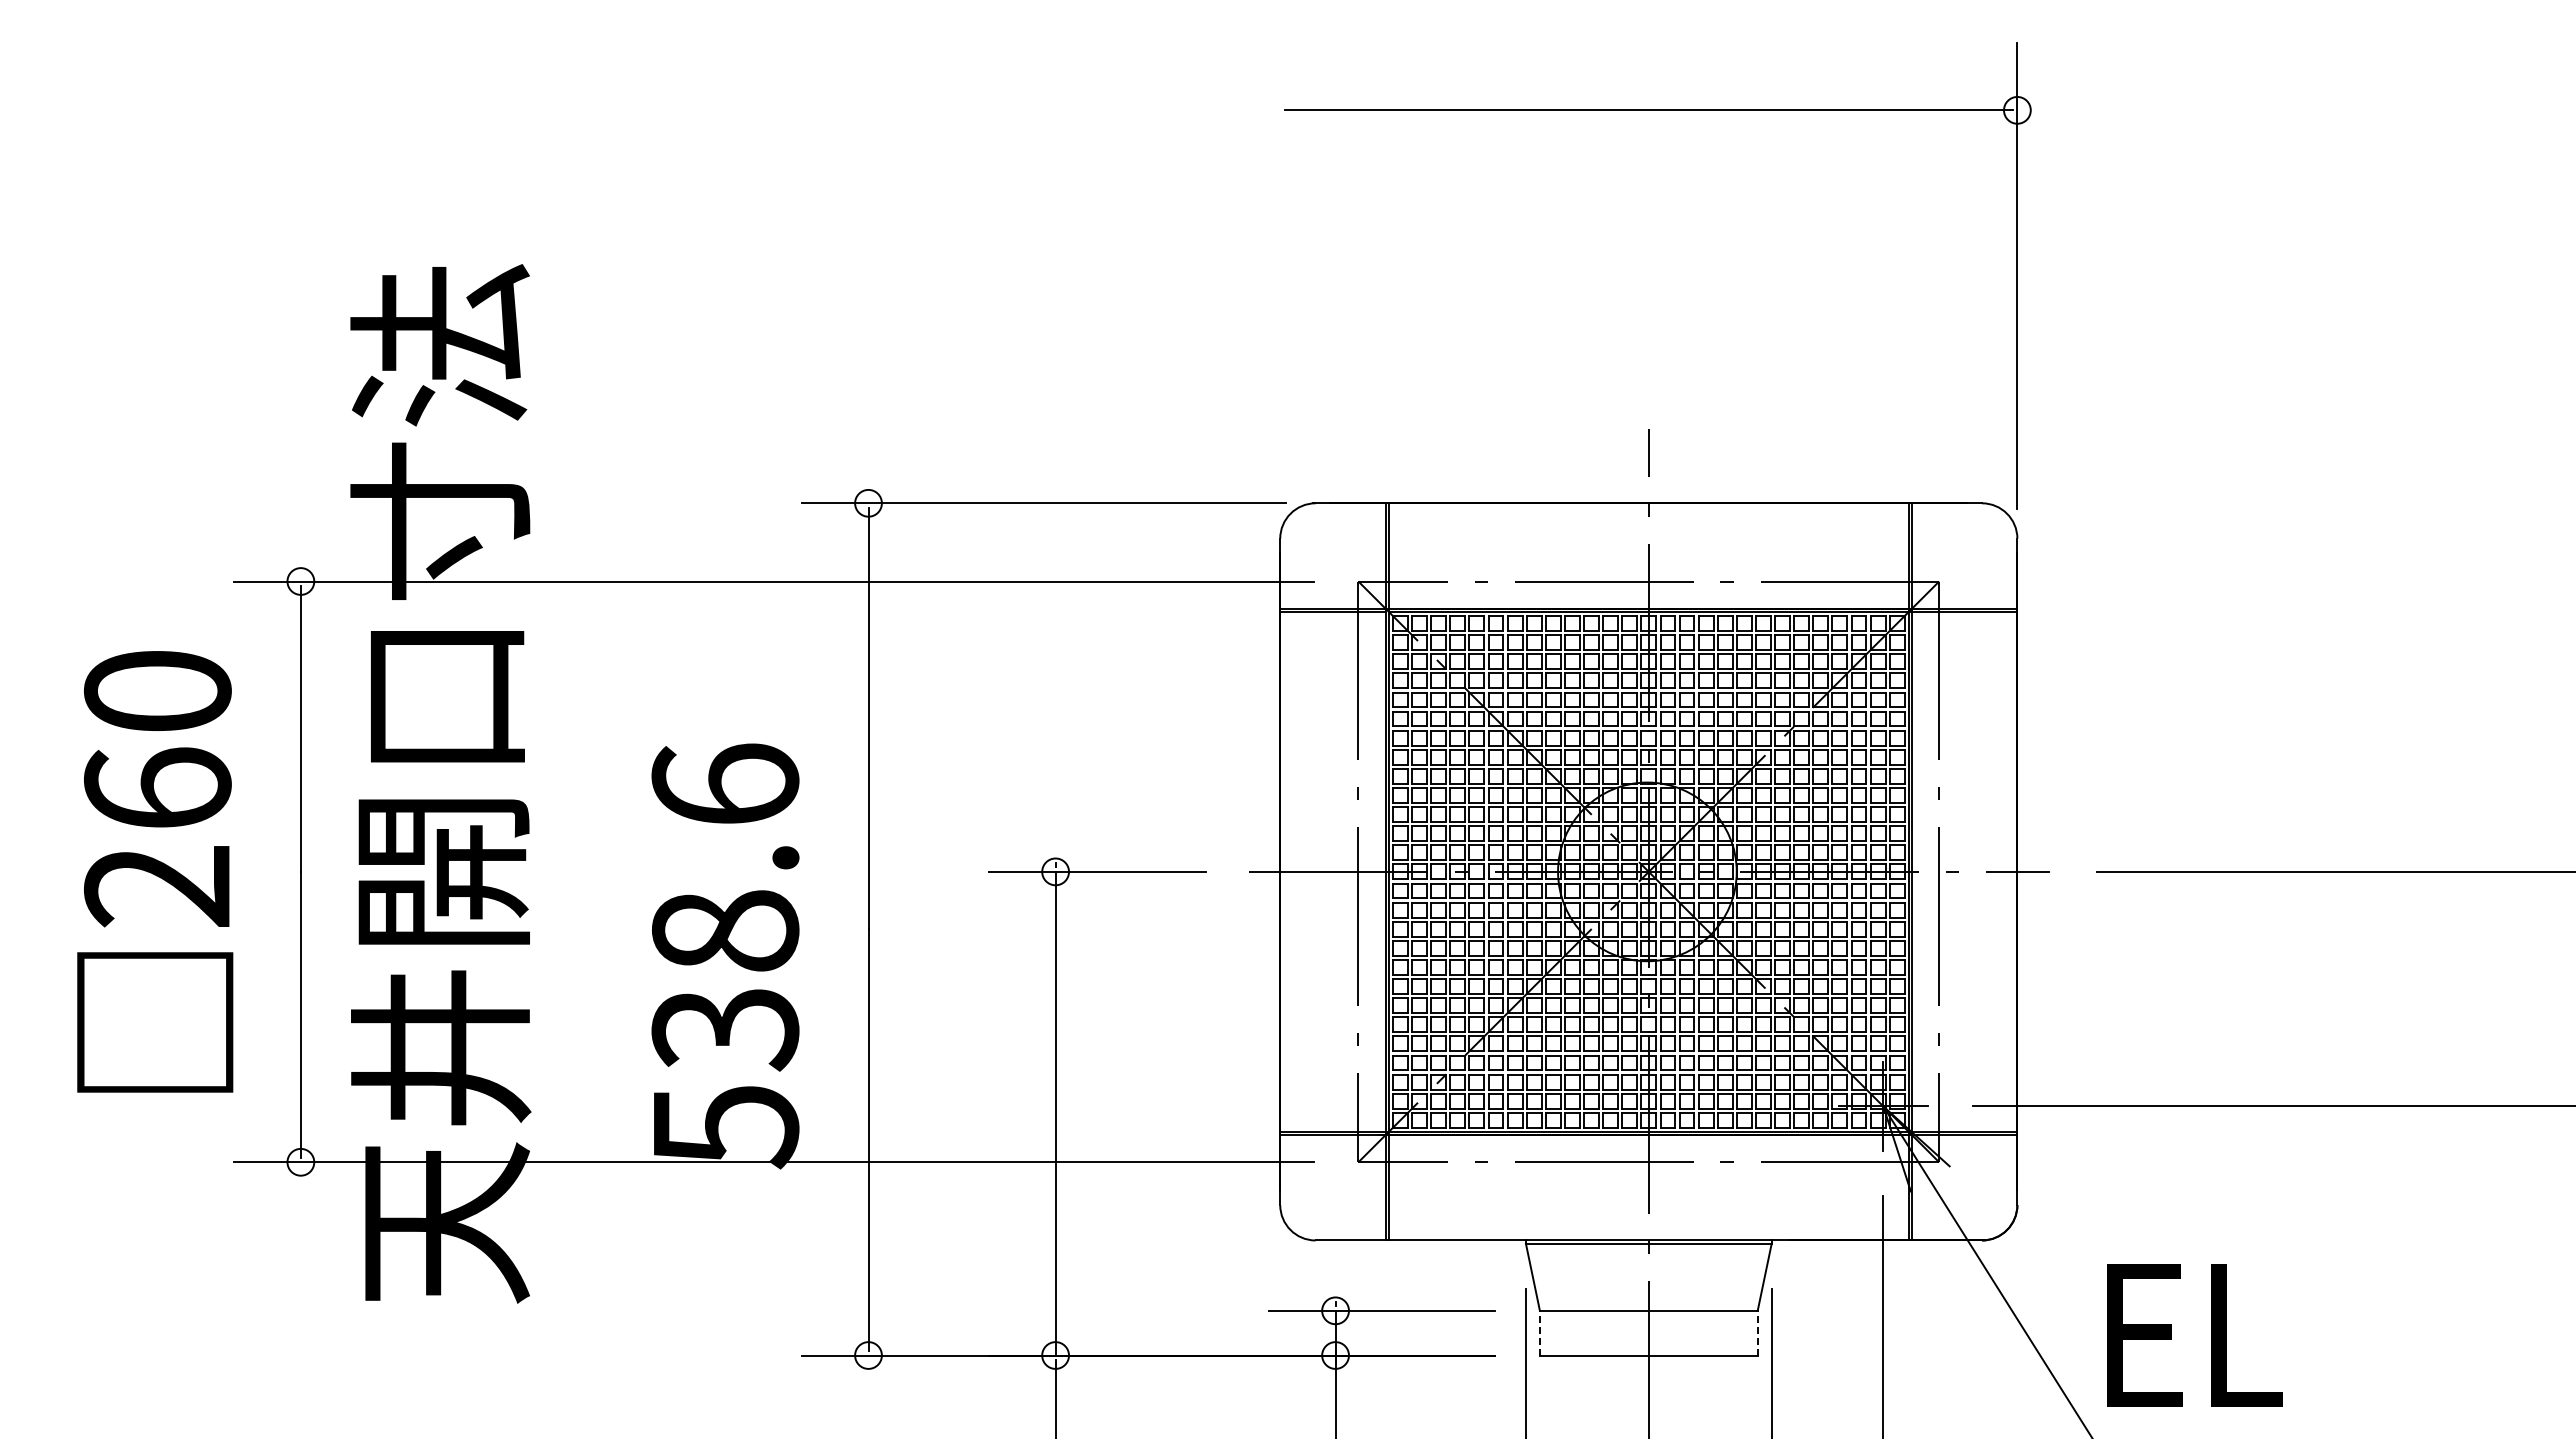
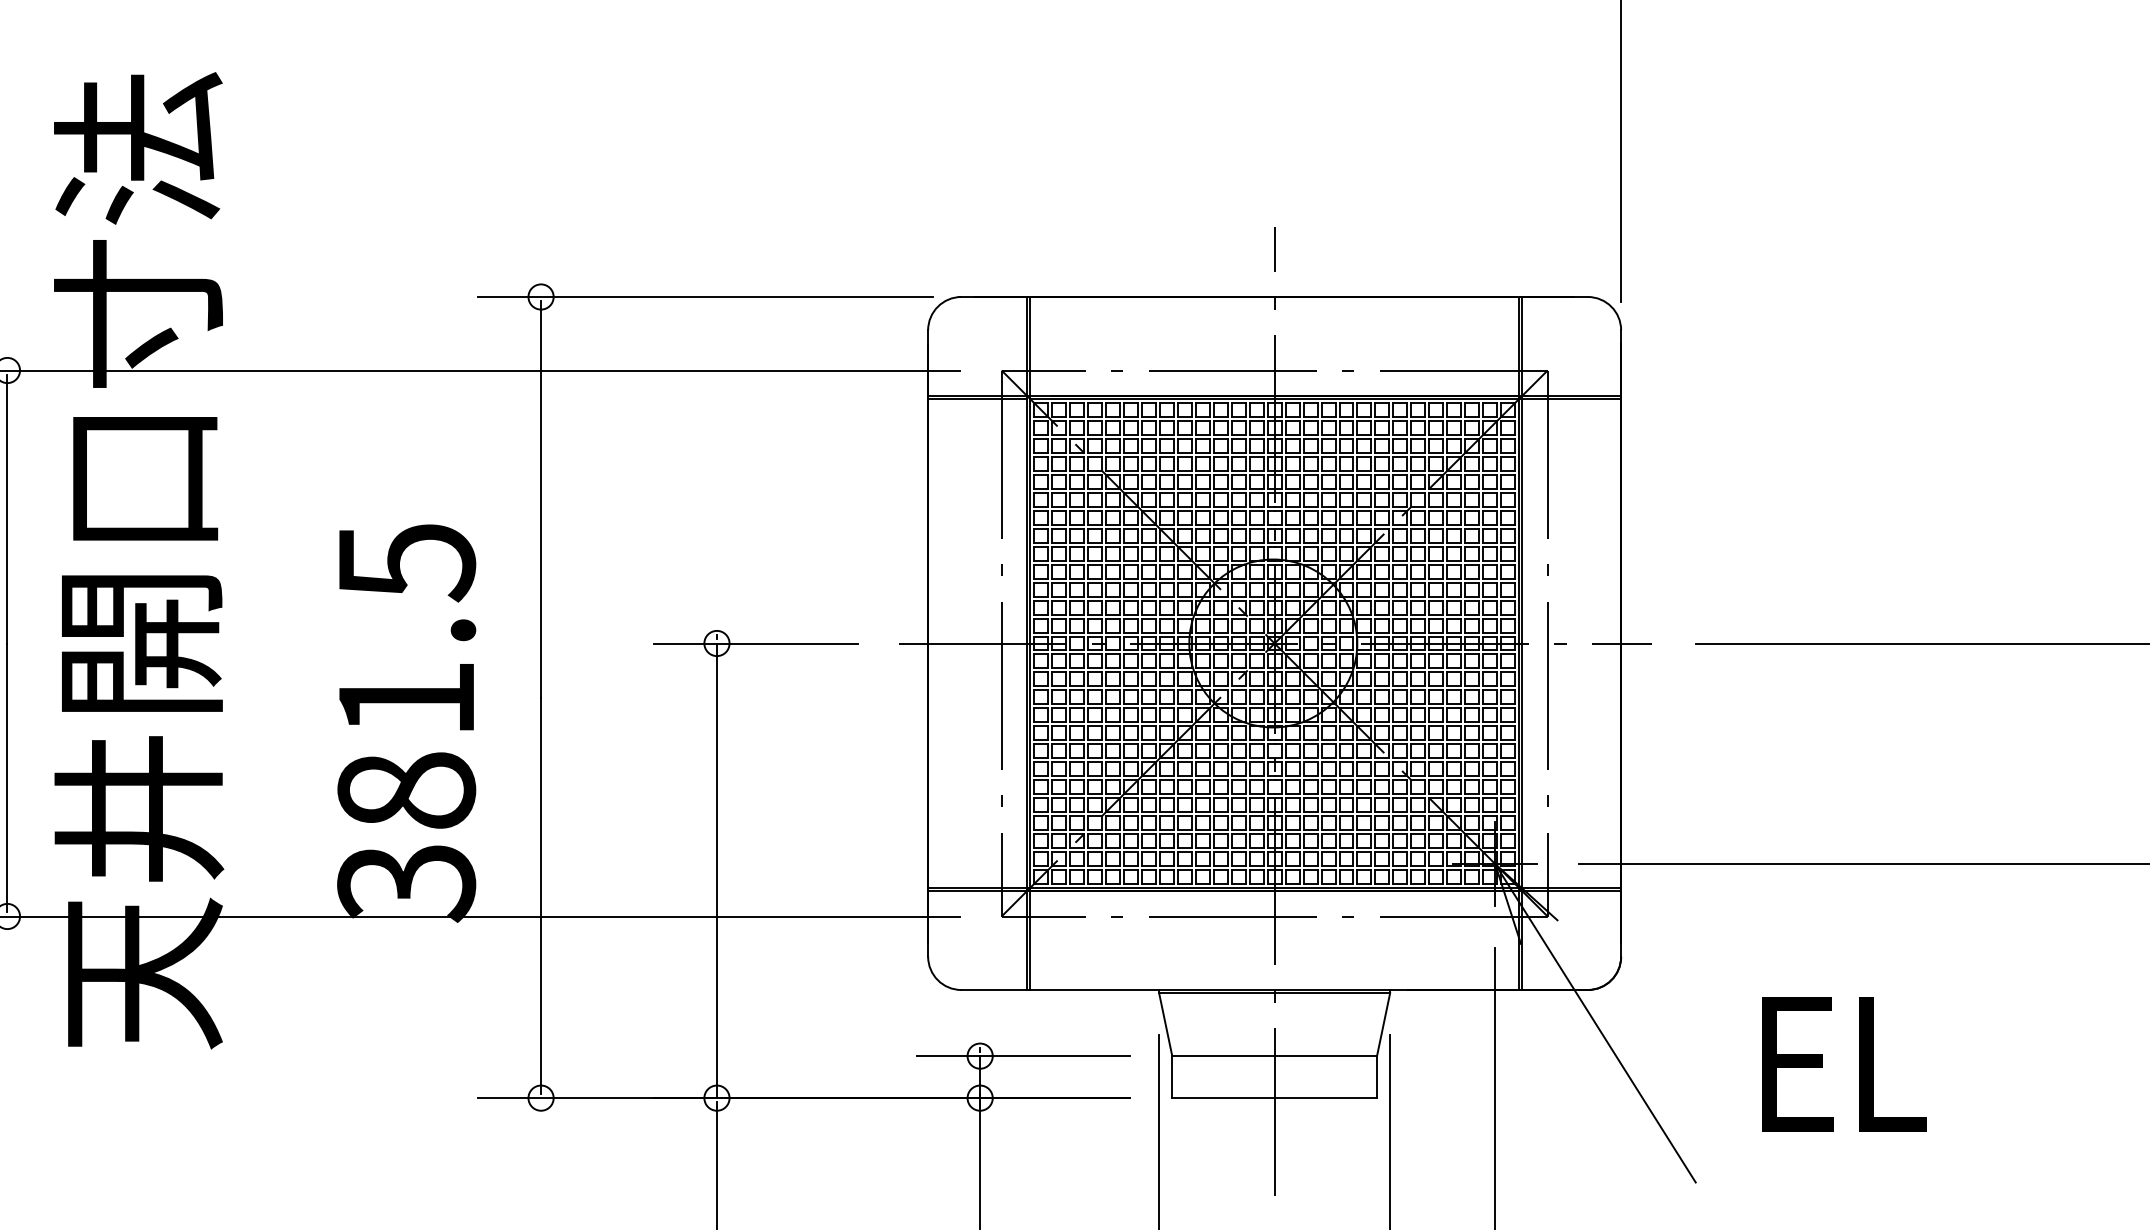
text: (725, 956) -> (406, 723), 538.6 -> 381.5
line: (1539, 1332) -> (1171, 1076), dashed -> solid
line: (1757, 1332) -> (1376, 1076), dashed -> solid
text: (2194, 1335) -> (1844, 1064), moved

